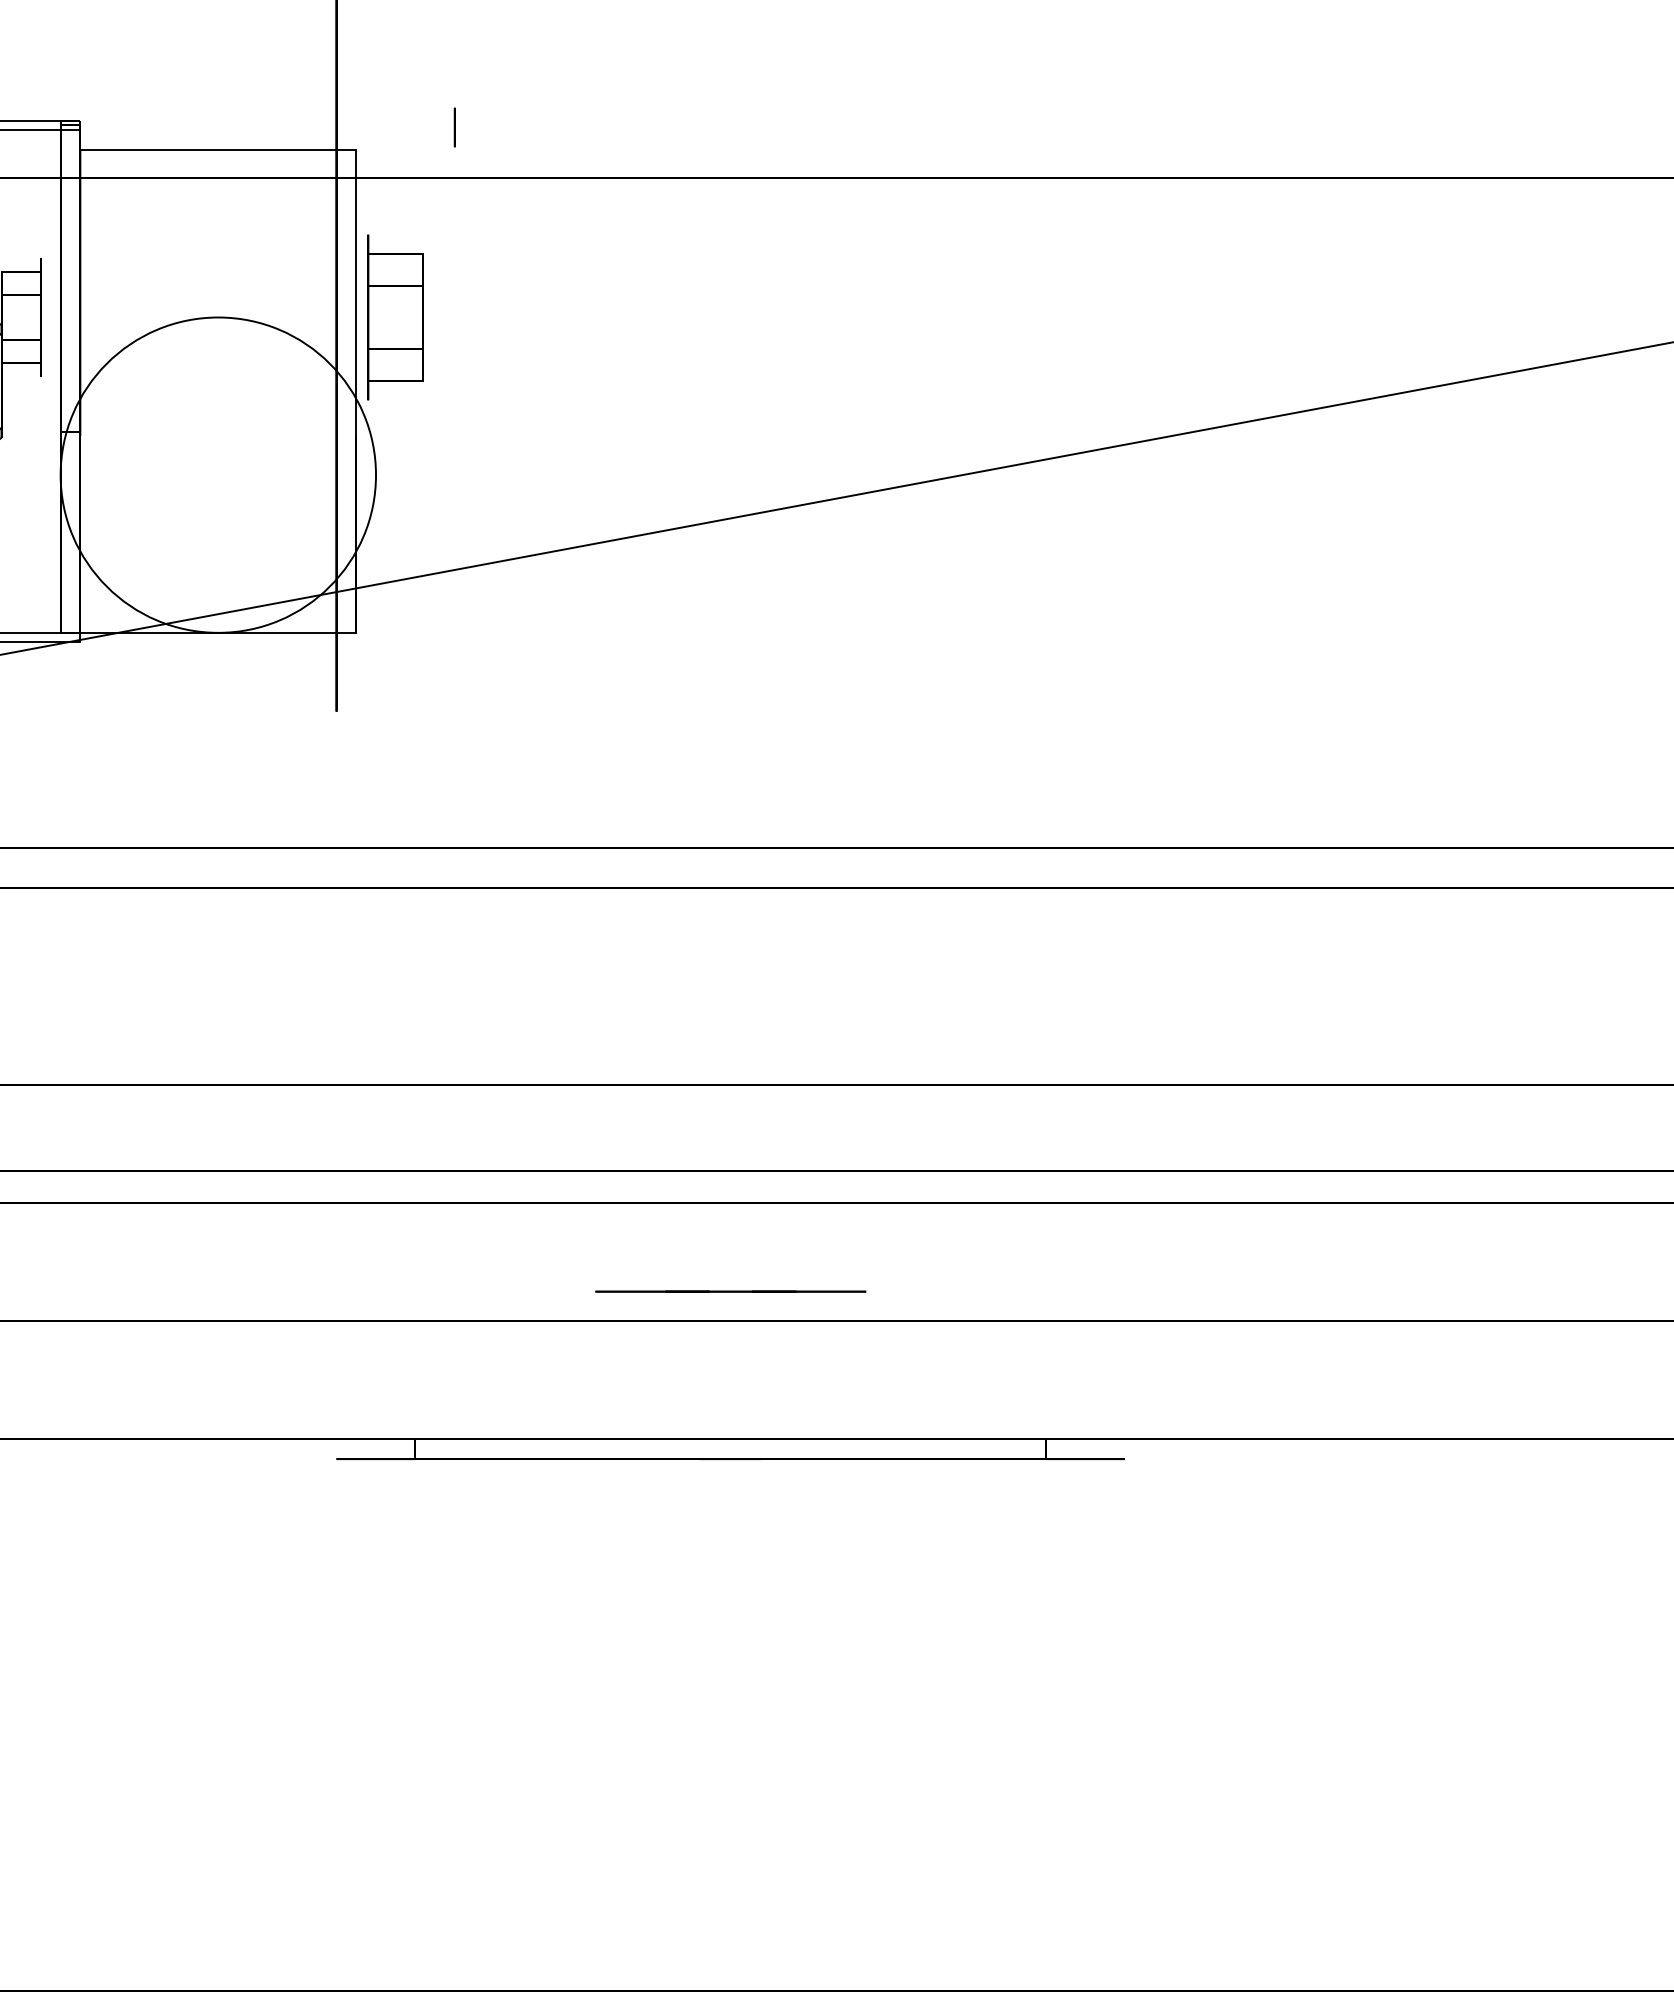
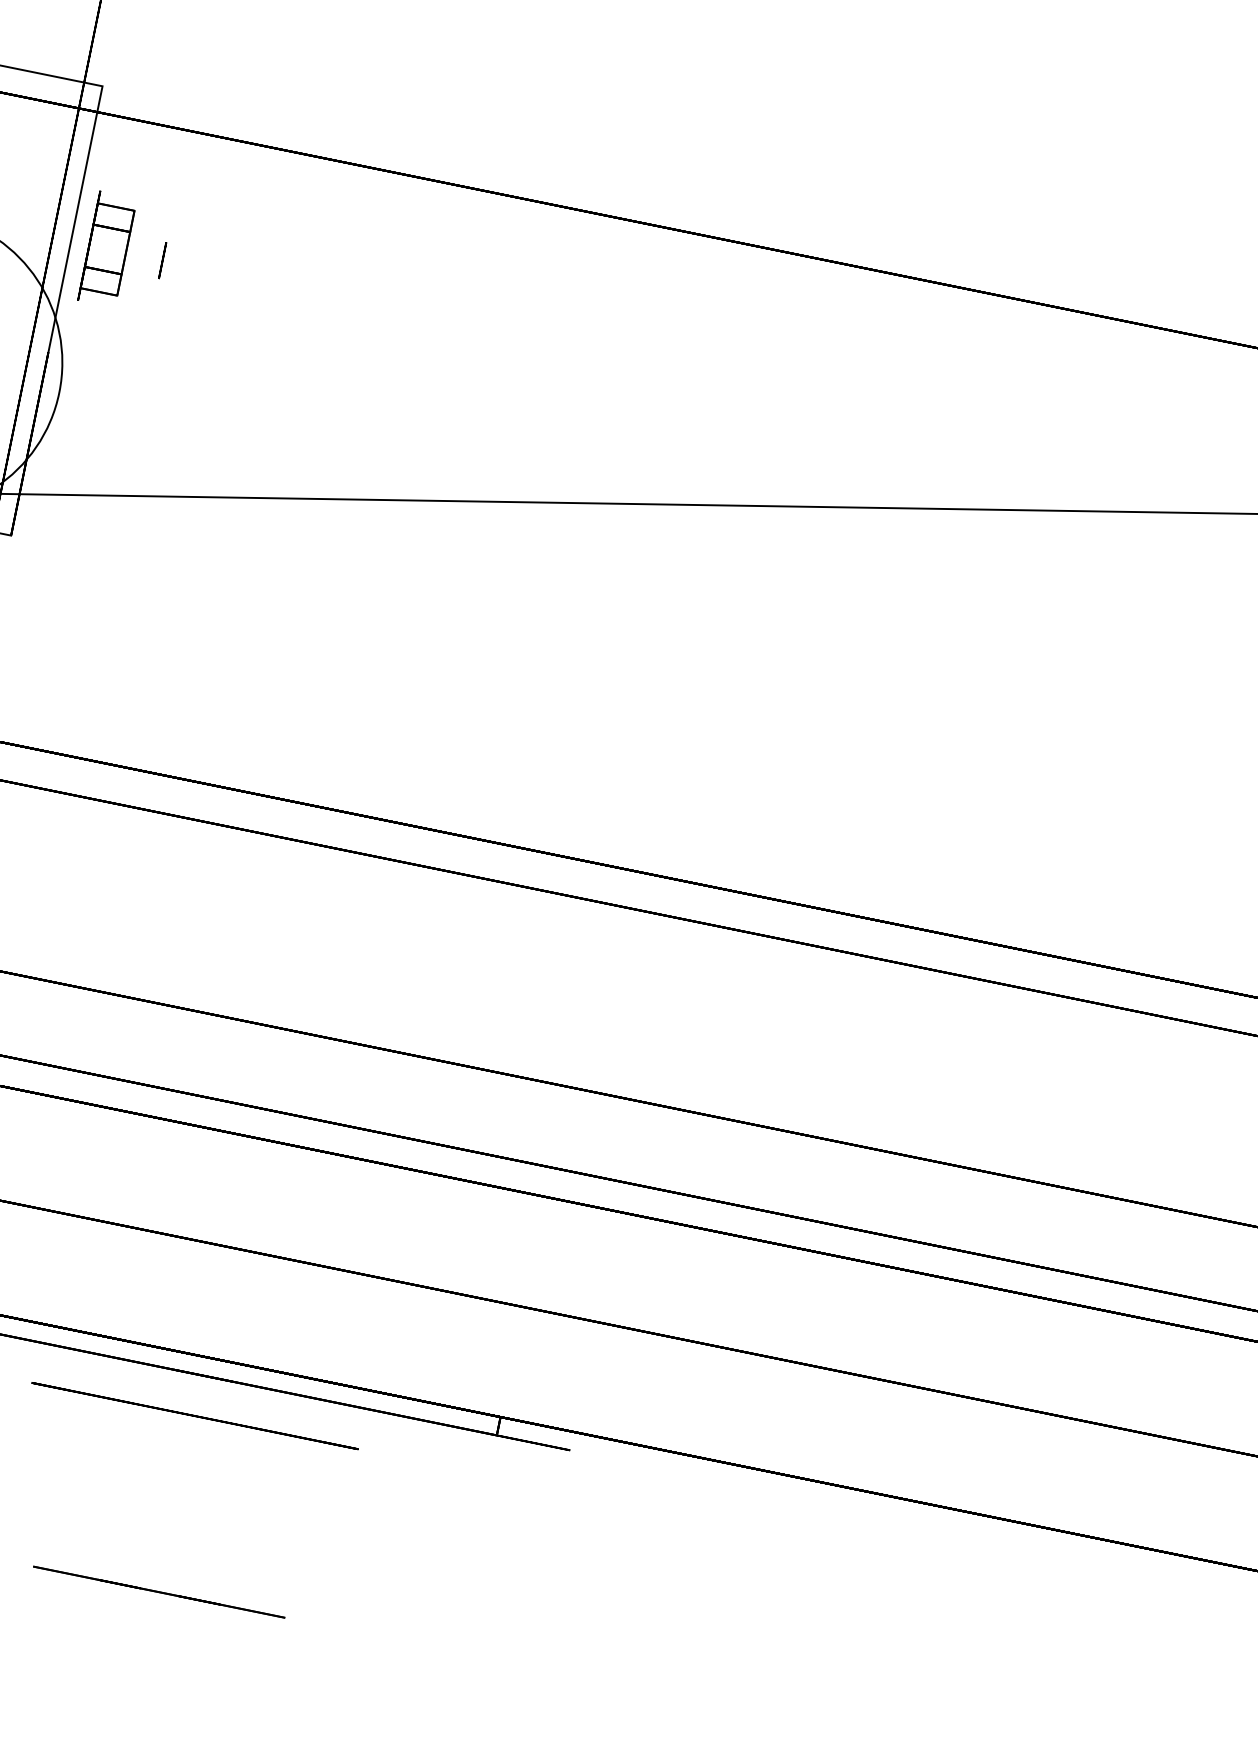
circle: (454, 127) -> (162, 260), moved
part: (395, 317) -> (107, 249), size x0.71
line: (730, 1291) -> (158, 1591), moved
line: (730, 1502) -> (194, 1416), added

